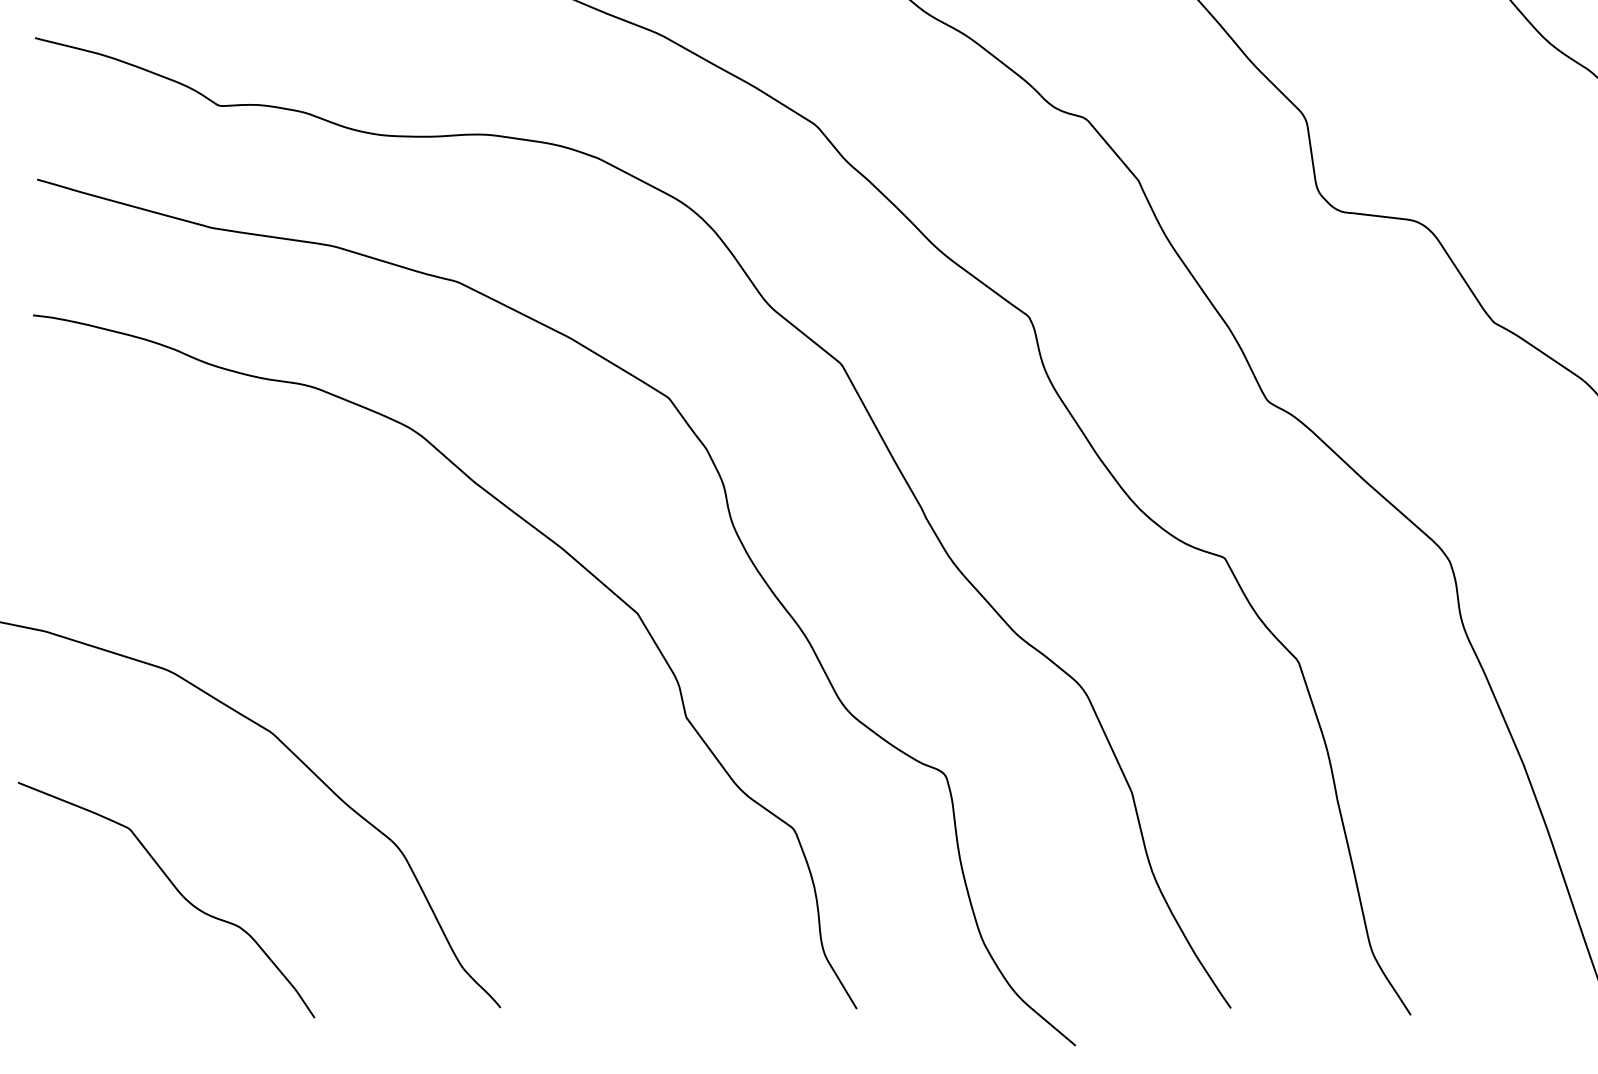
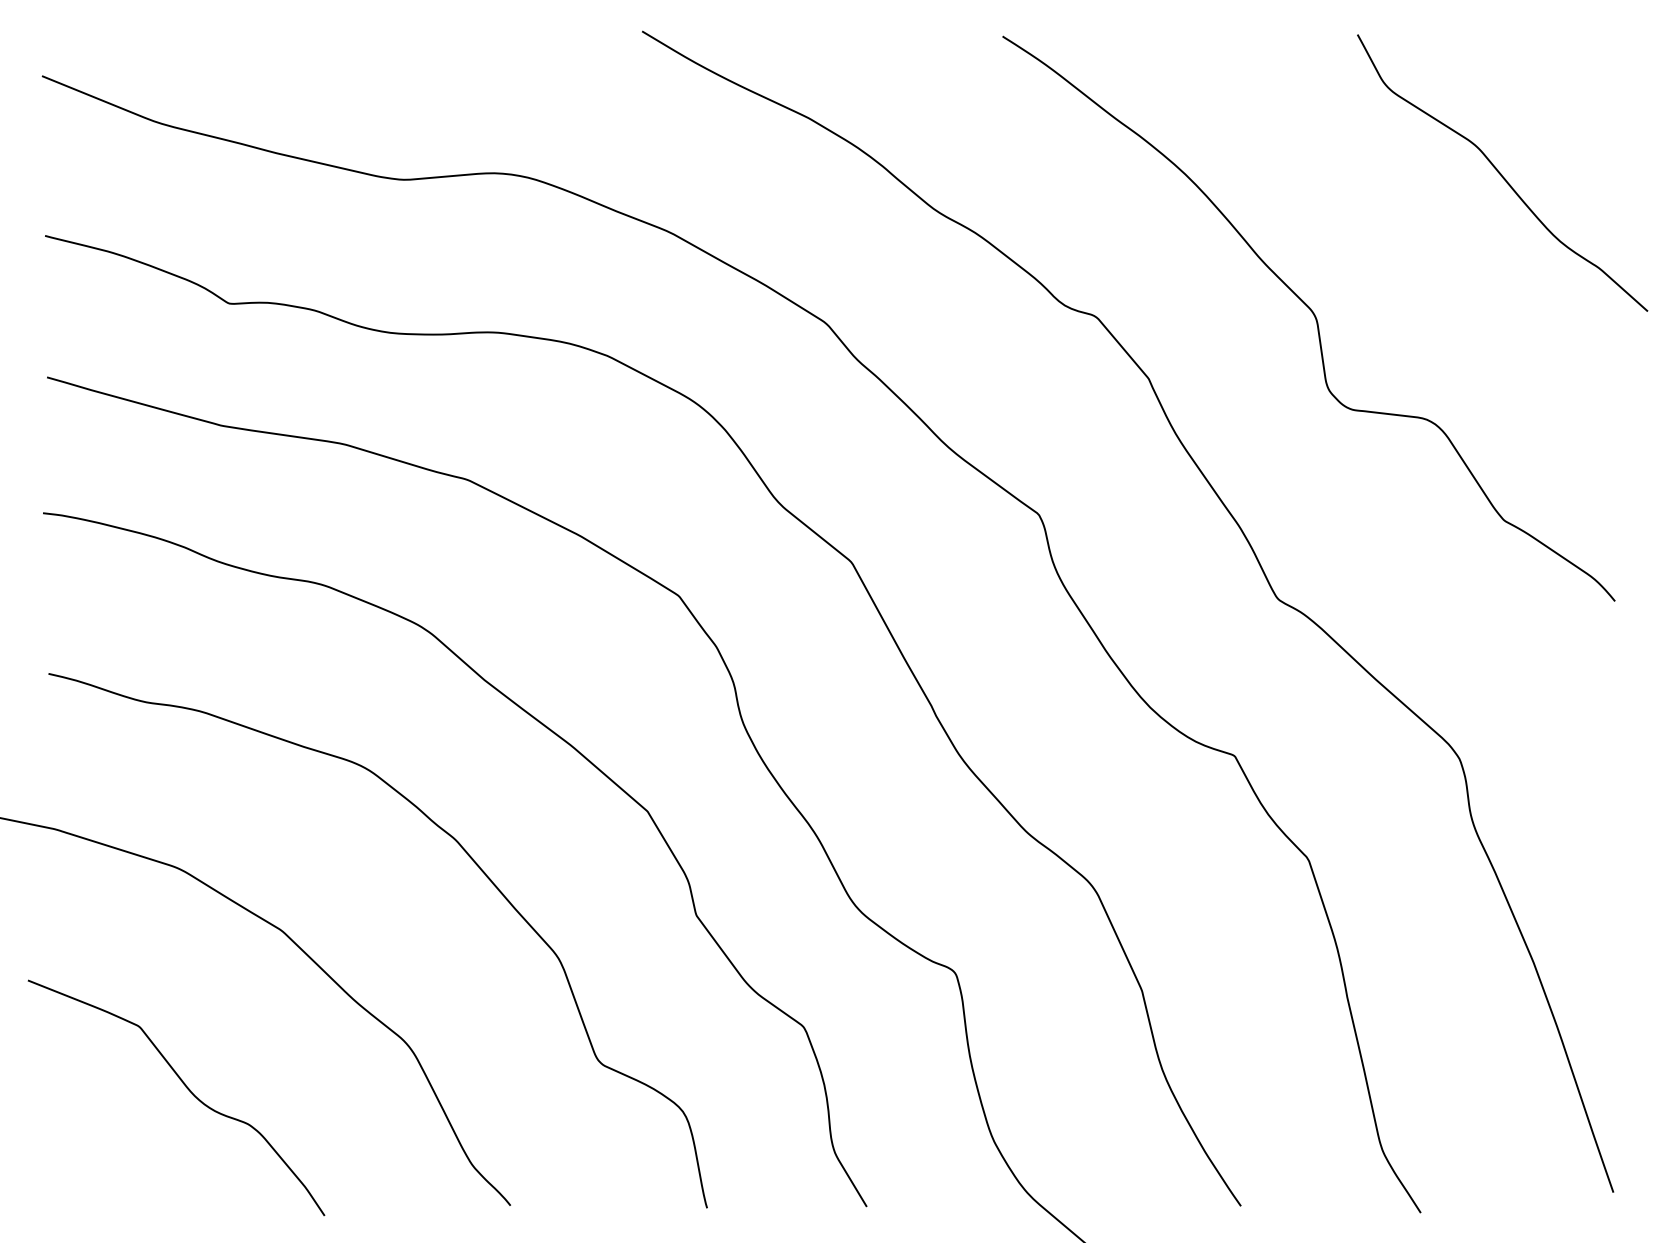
curve: (457, 657) -> (467, 855), added

